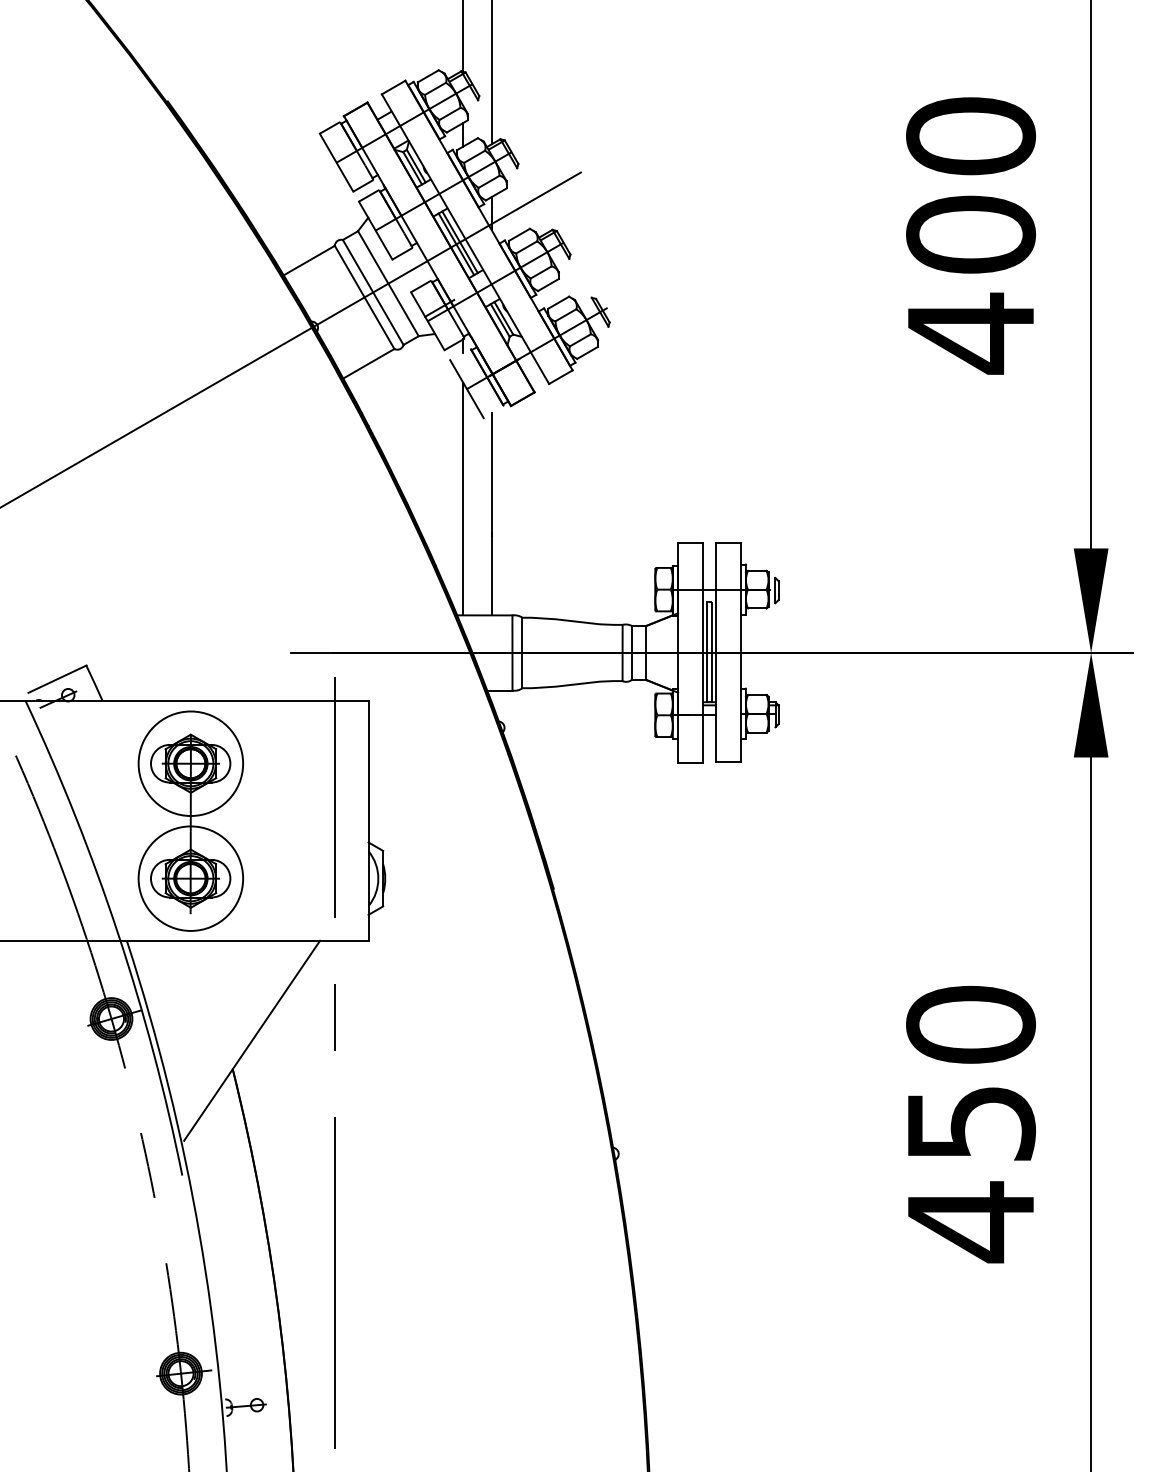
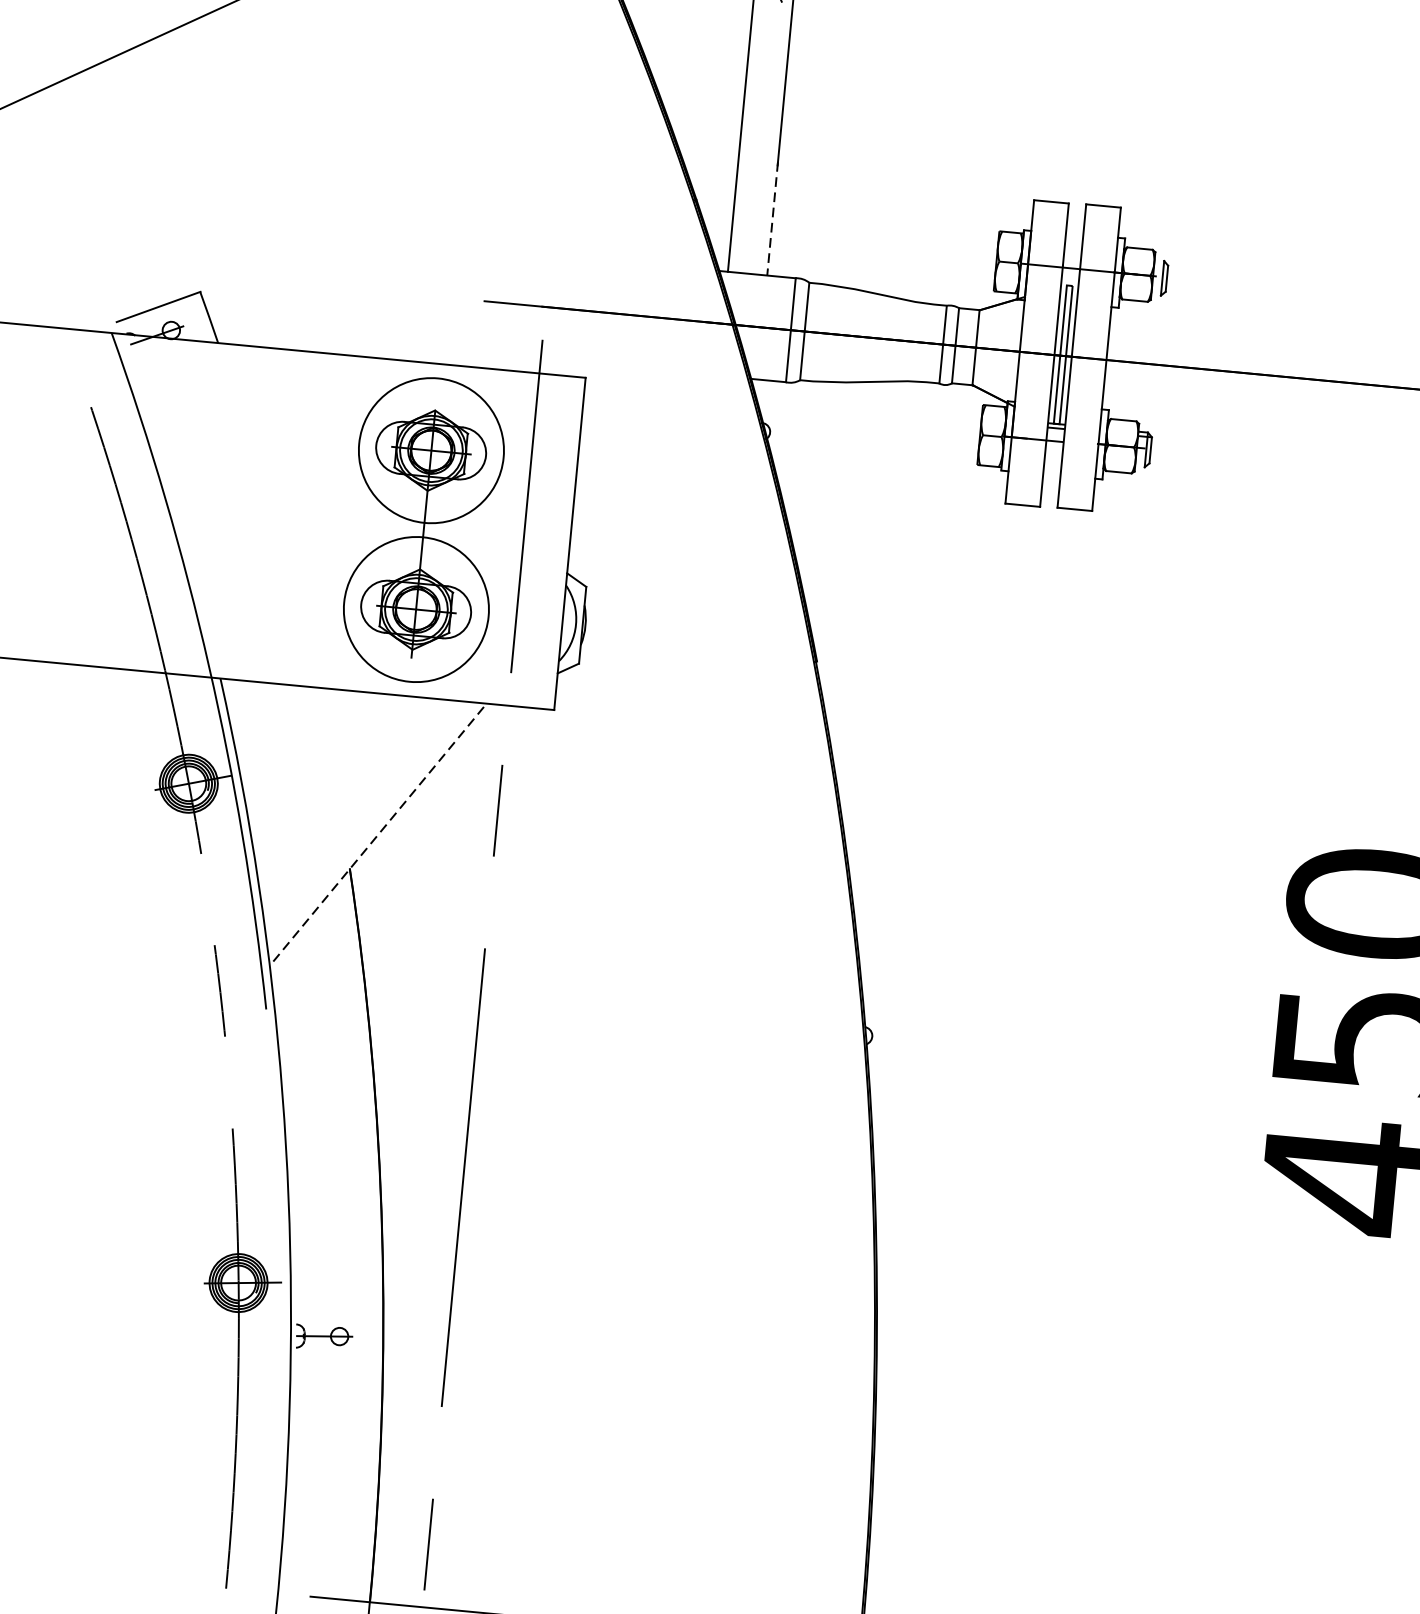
line: (491, 574) -> (772, 218), solid -> dashed
part: (190, 820) -> (423, 529), moved
line: (252, 1040) -> (380, 831), solid -> dashed

